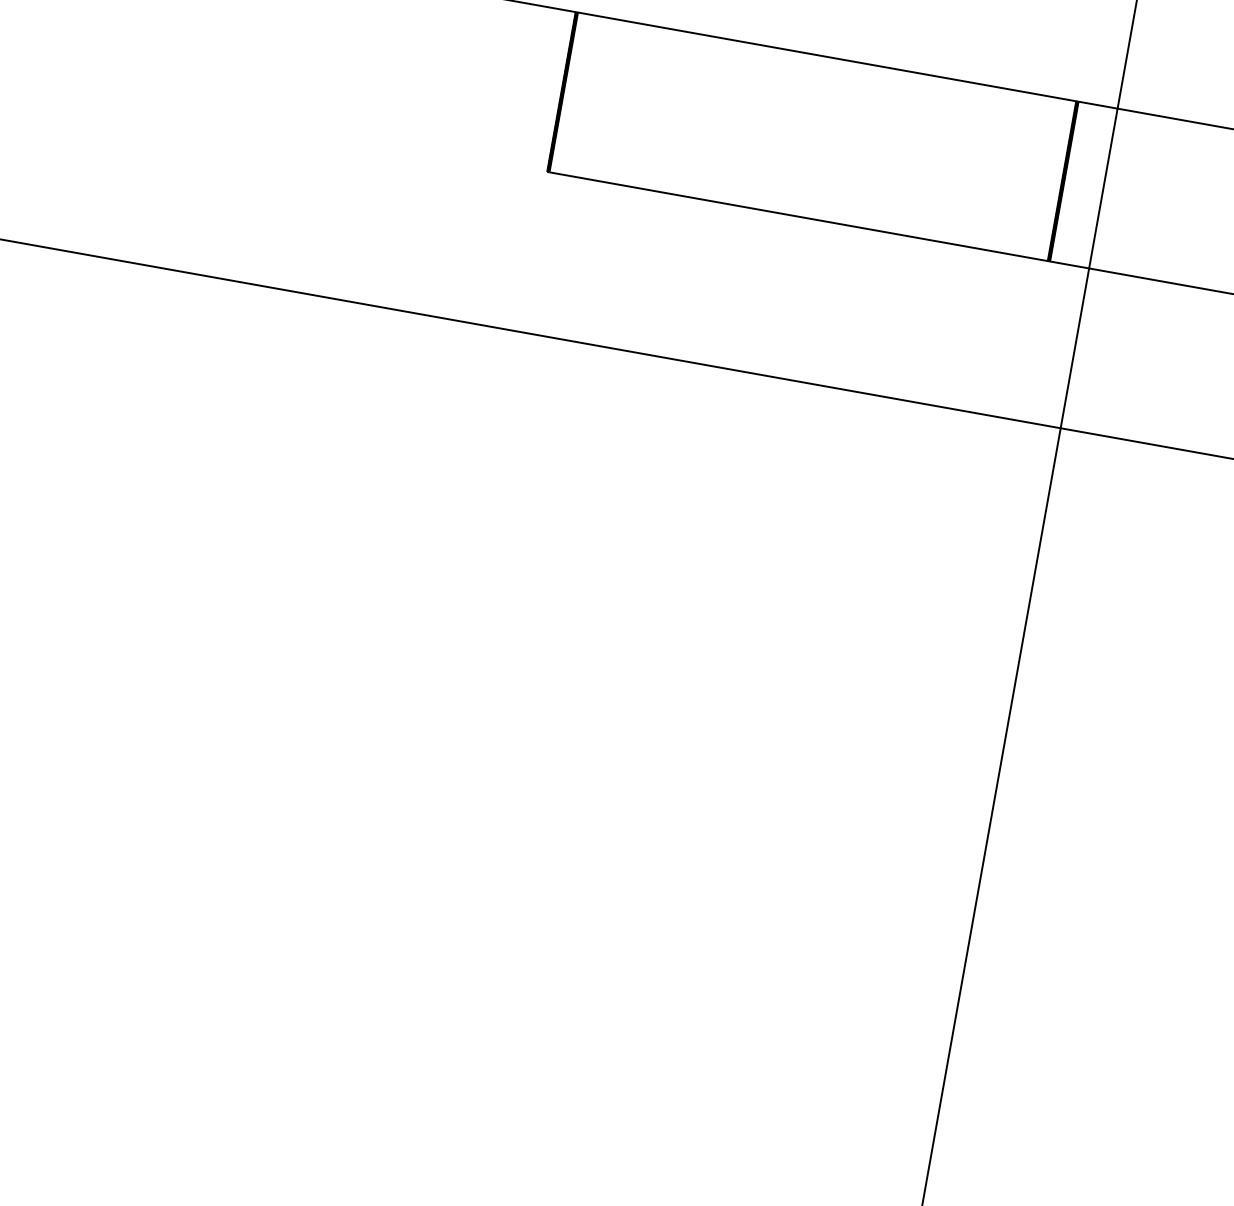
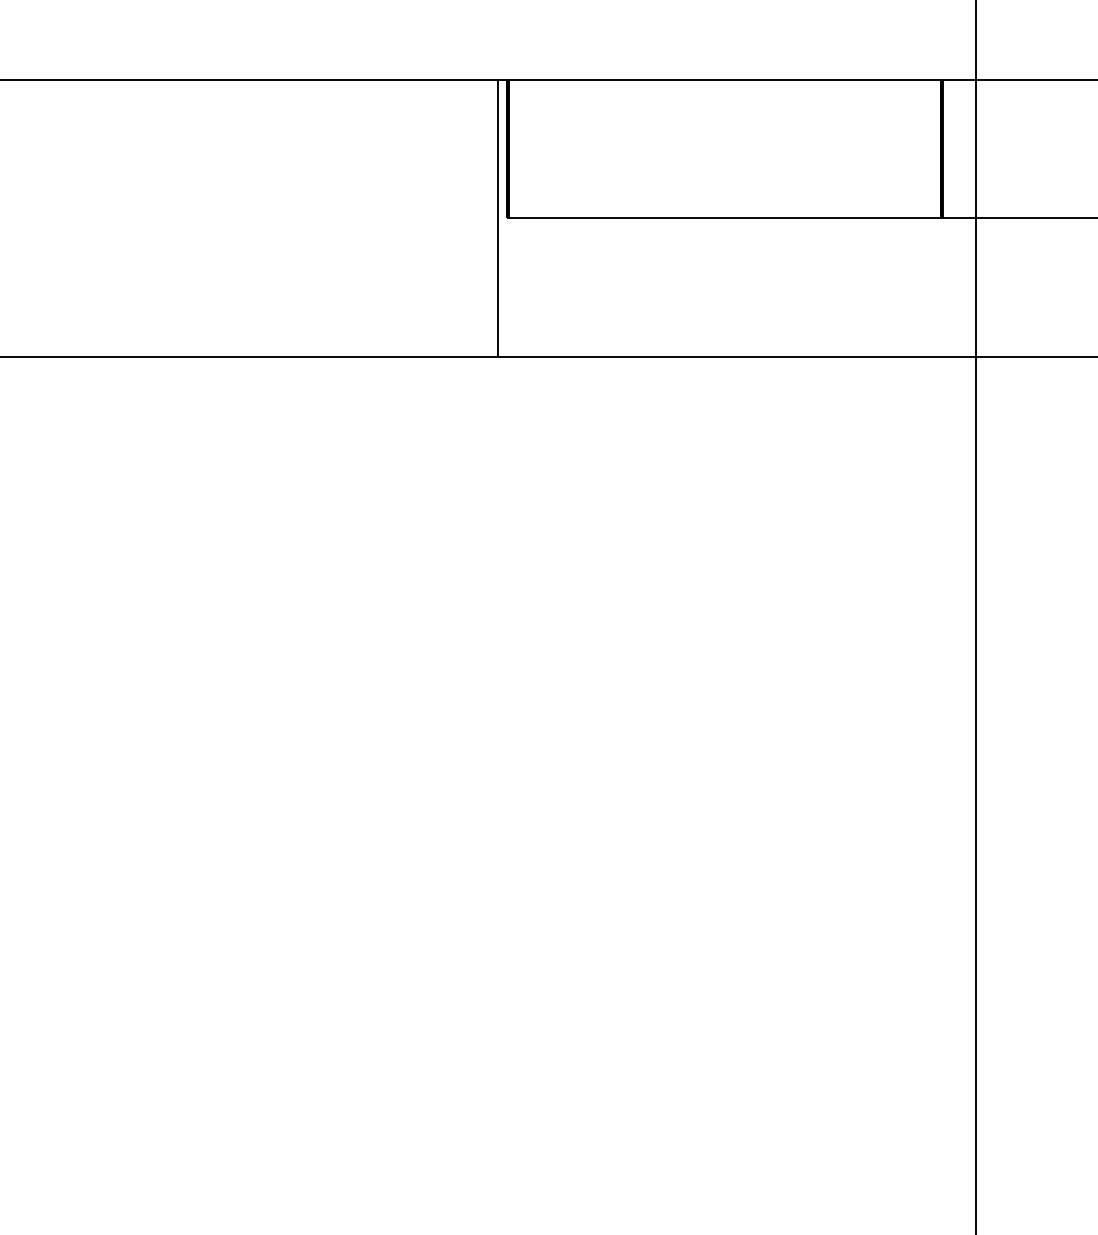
line: (537, 169) -> (498, 217), added

